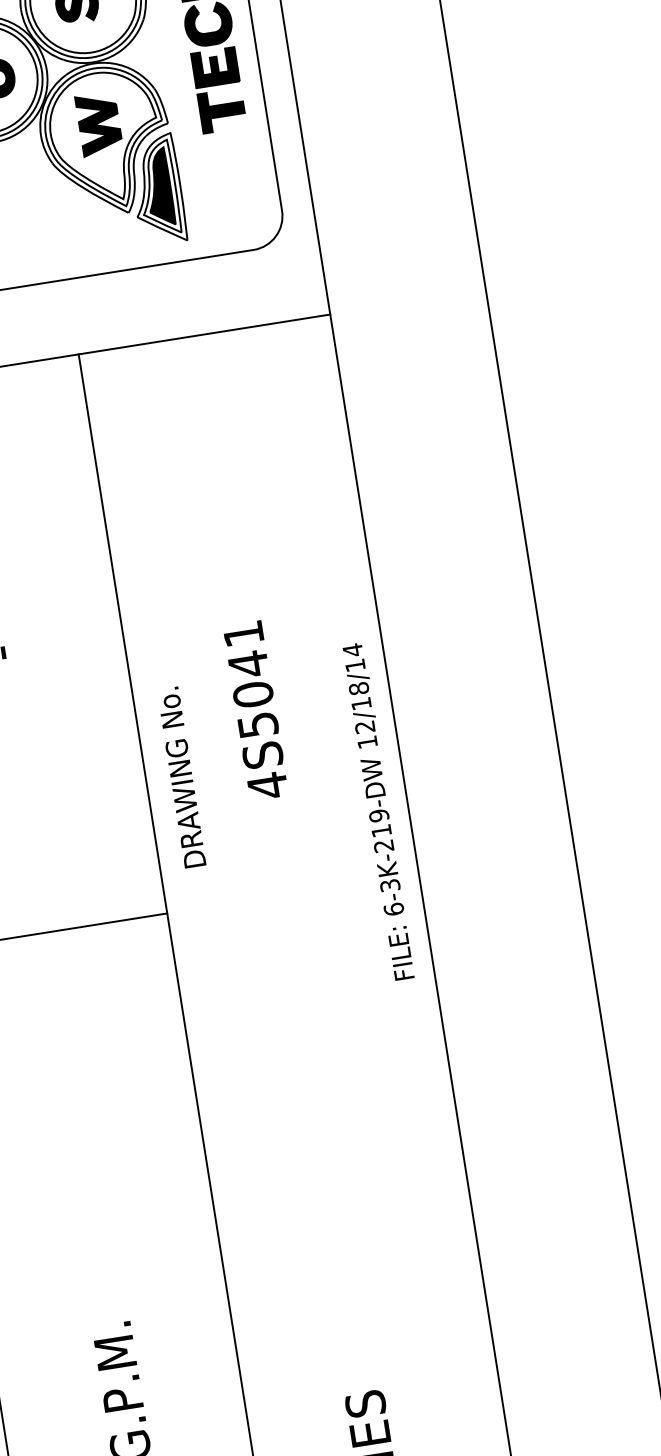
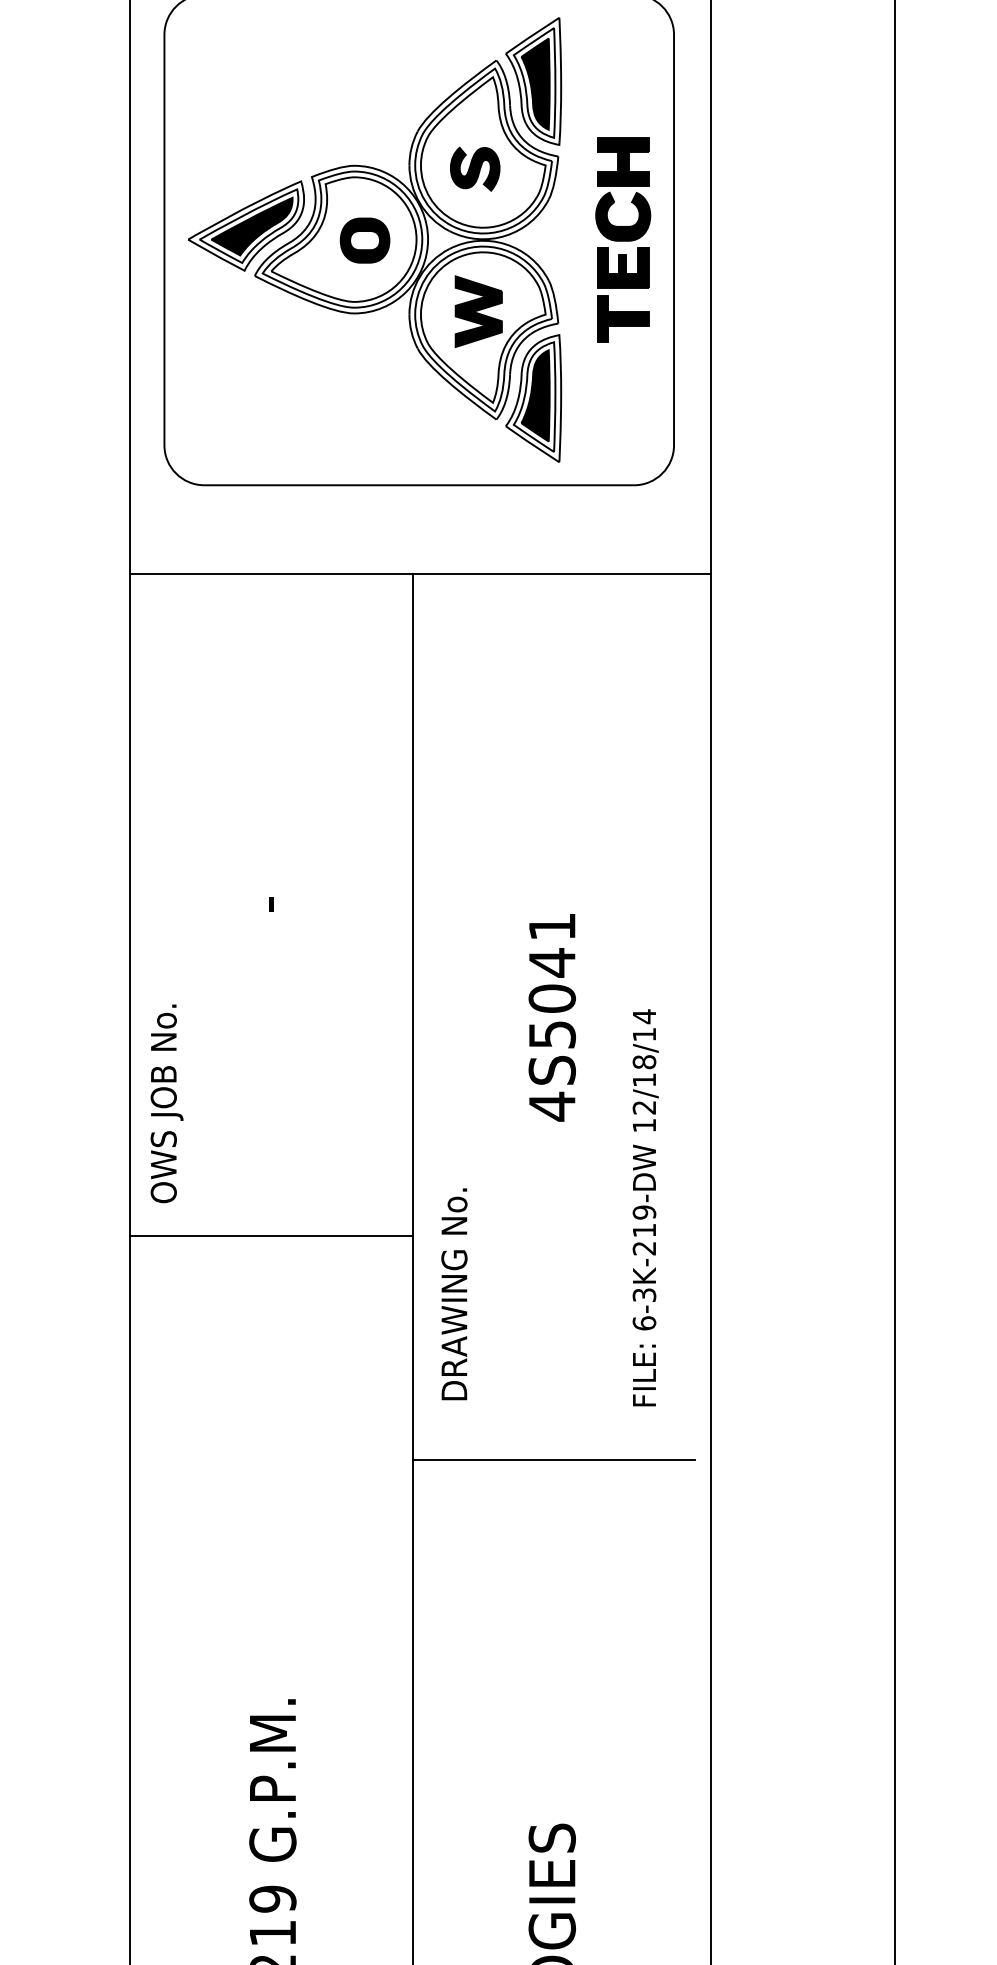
text: (181, 777) -> (454, 1294), moved
text: (379, 811) -> (645, 1207), moved
line: (315, 1083) -> (553, 1459), added

